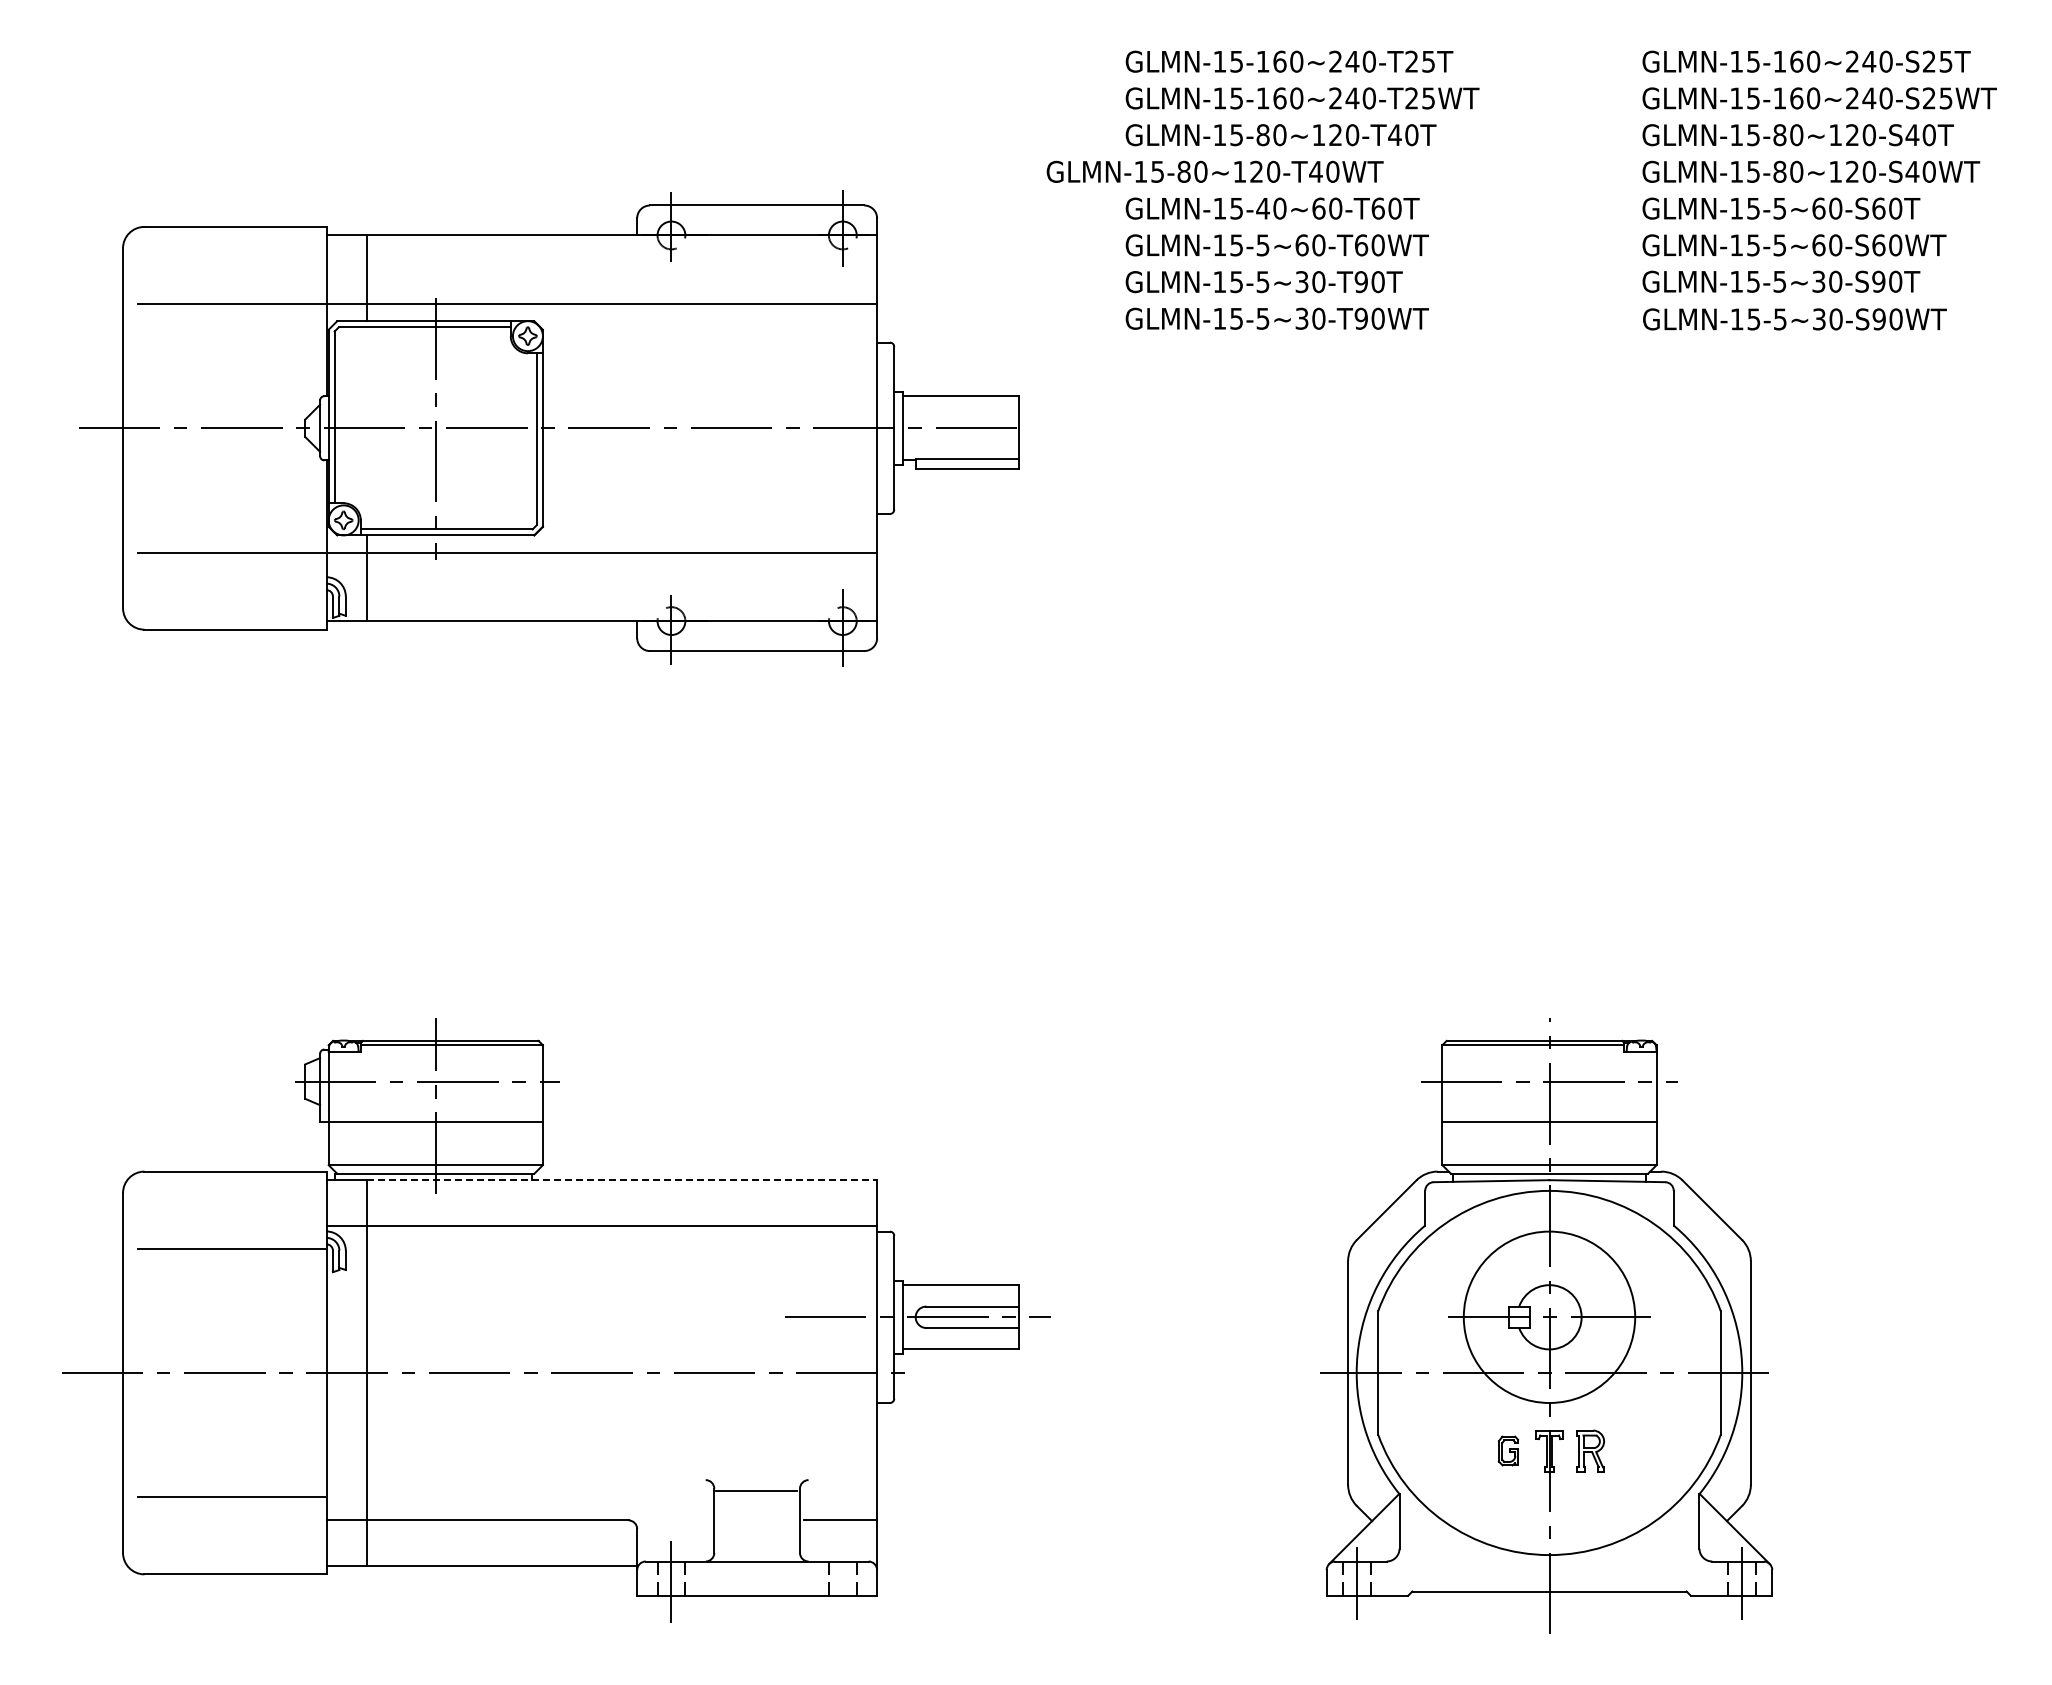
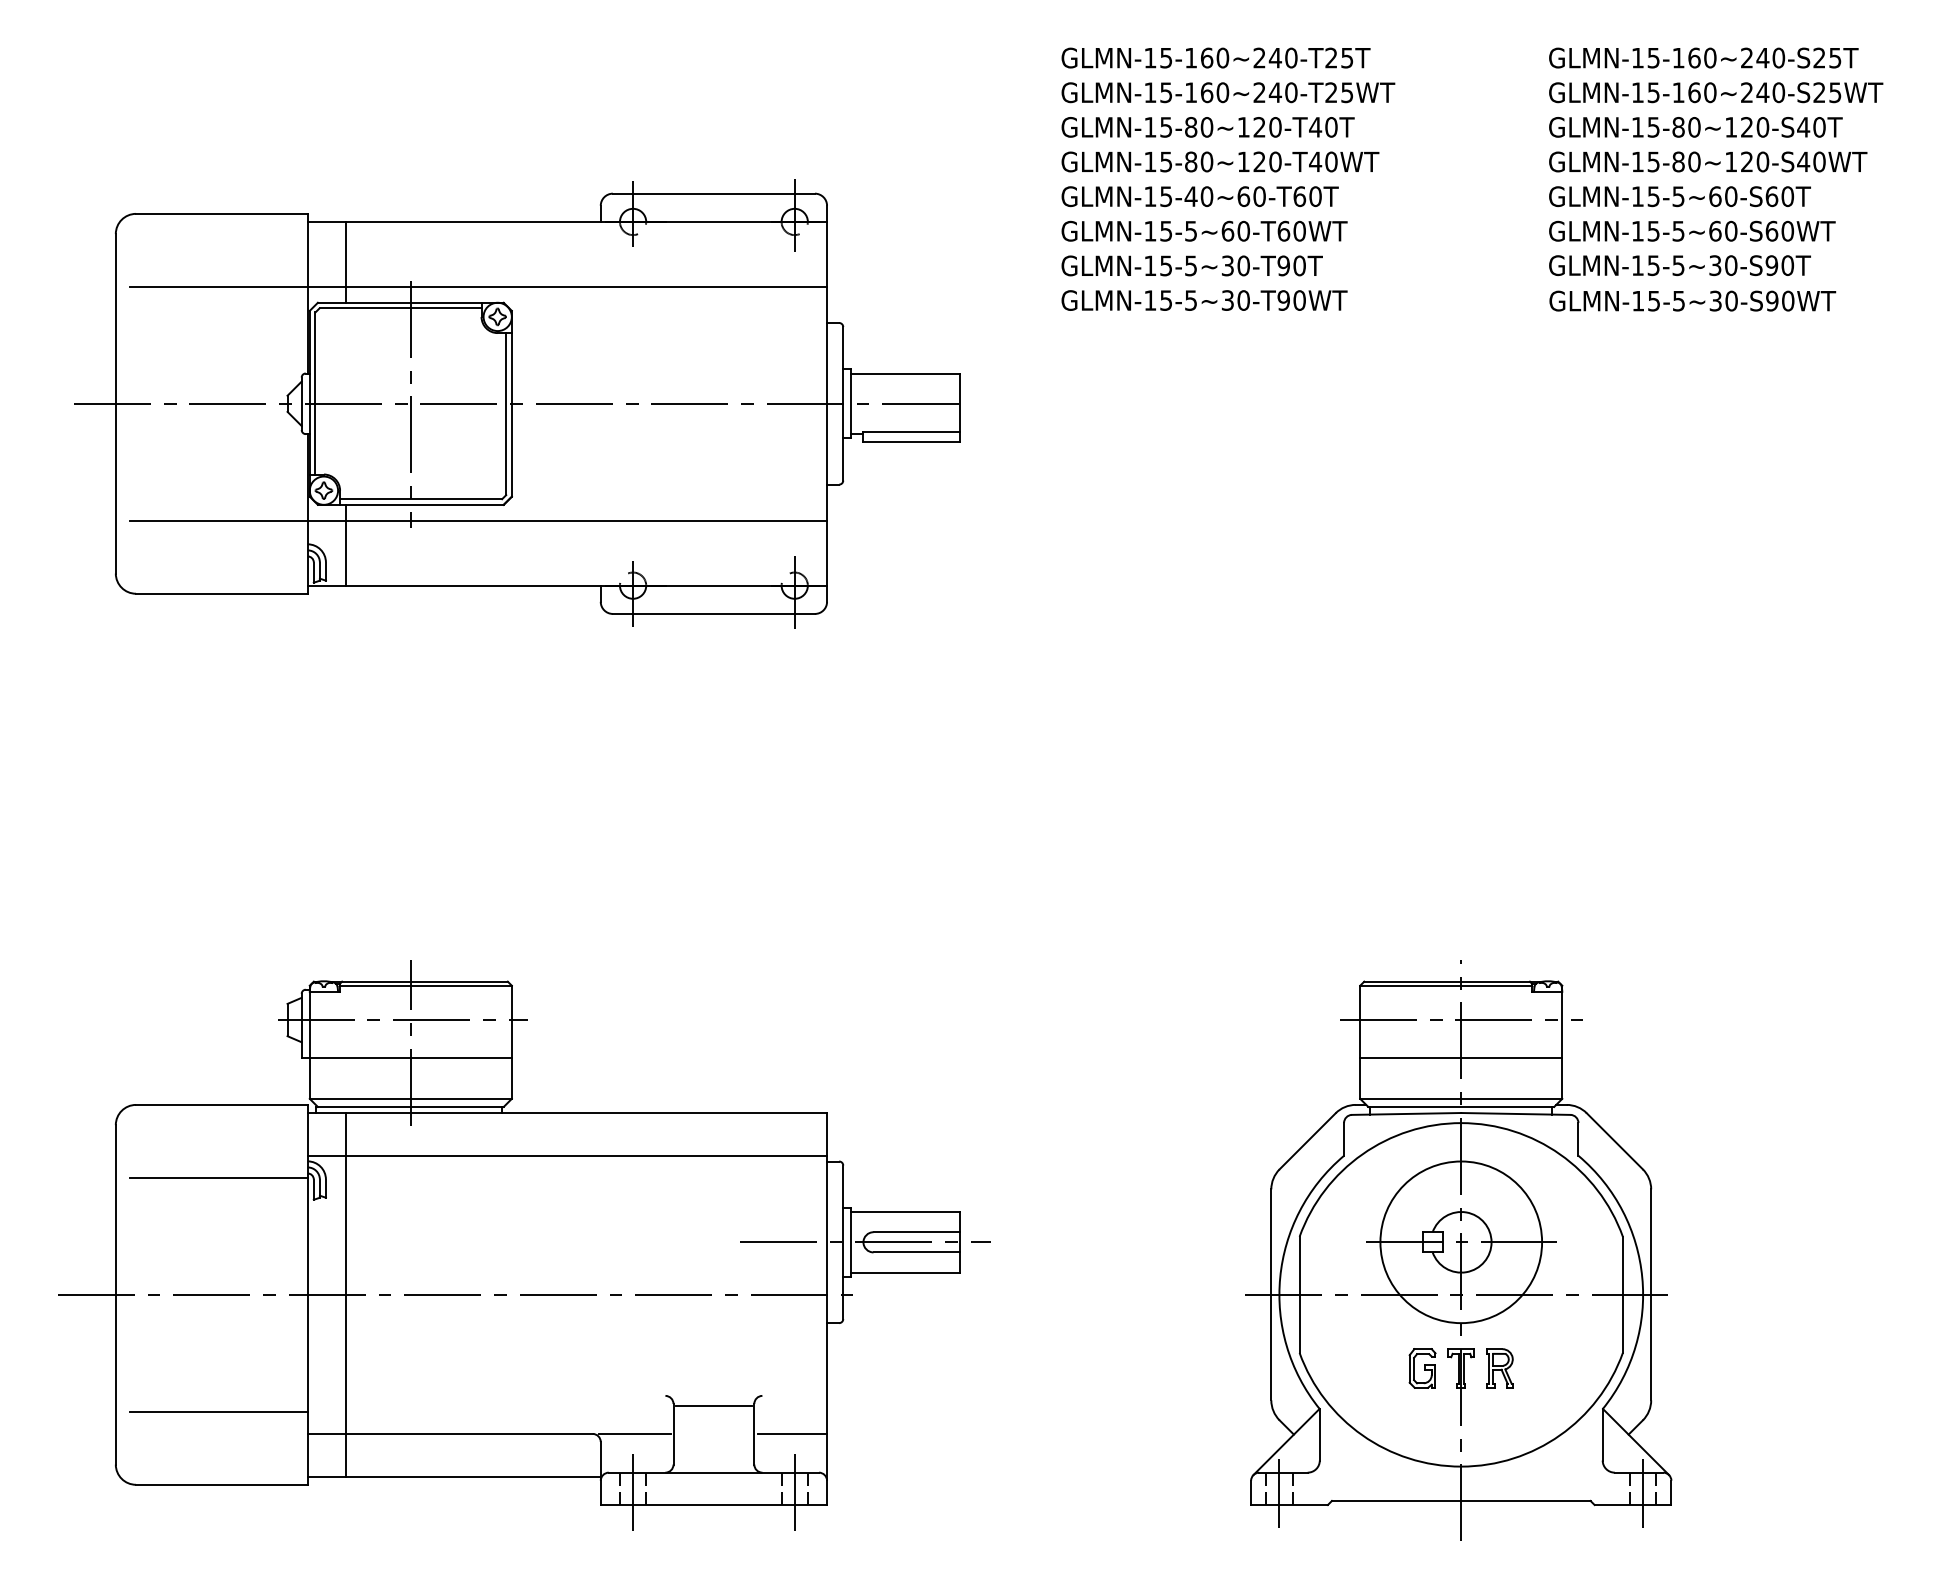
text: (1214, 171) -> (1219, 161), moved
line: (622, 1180) -> (586, 1113), dashed -> solid
part: (1508, 1450) -> (1422, 1367), size x1.43
line: (673, 1520) -> (635, 1433), added
line: (842, 1583) -> (794, 1493), added

